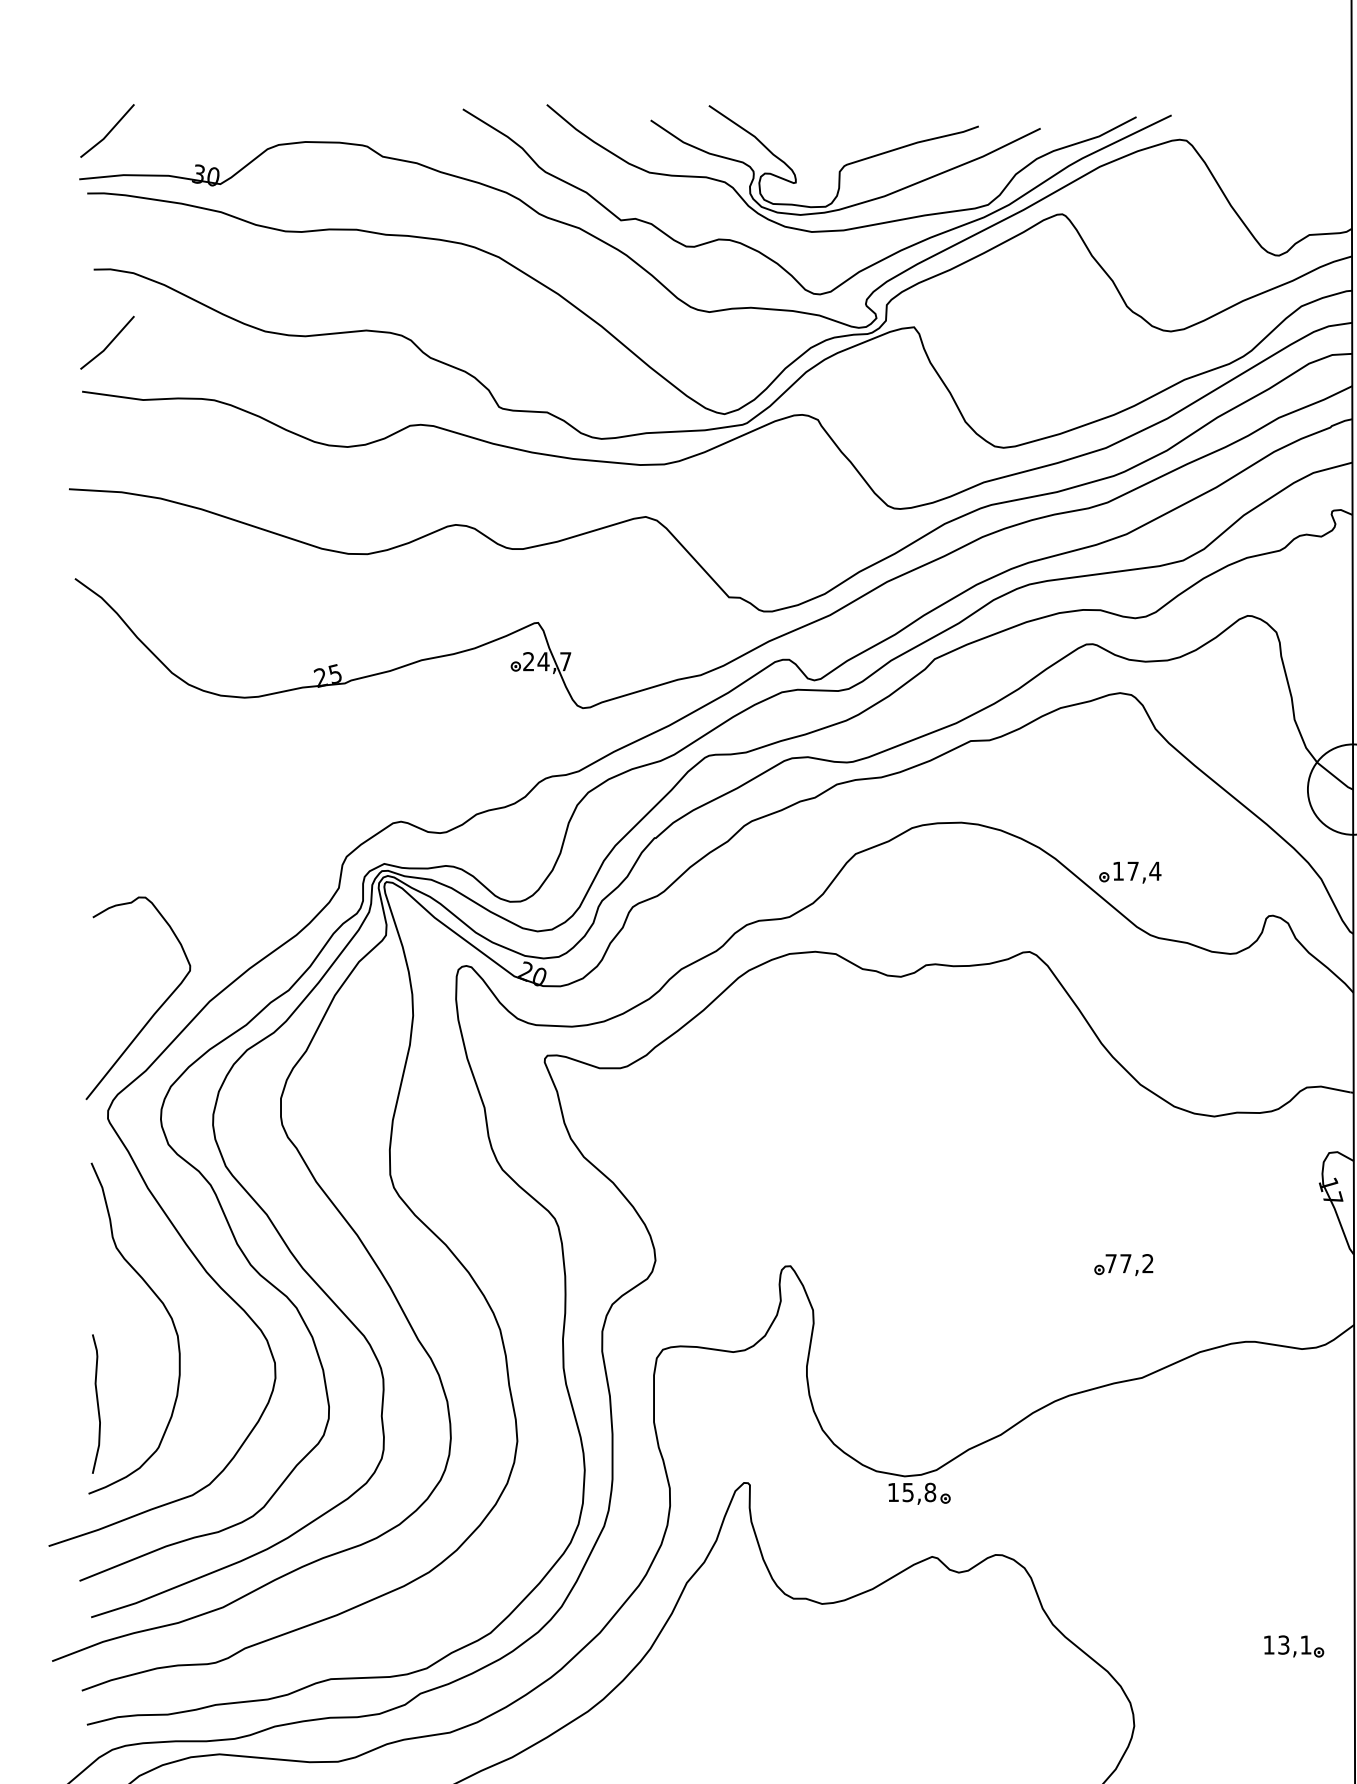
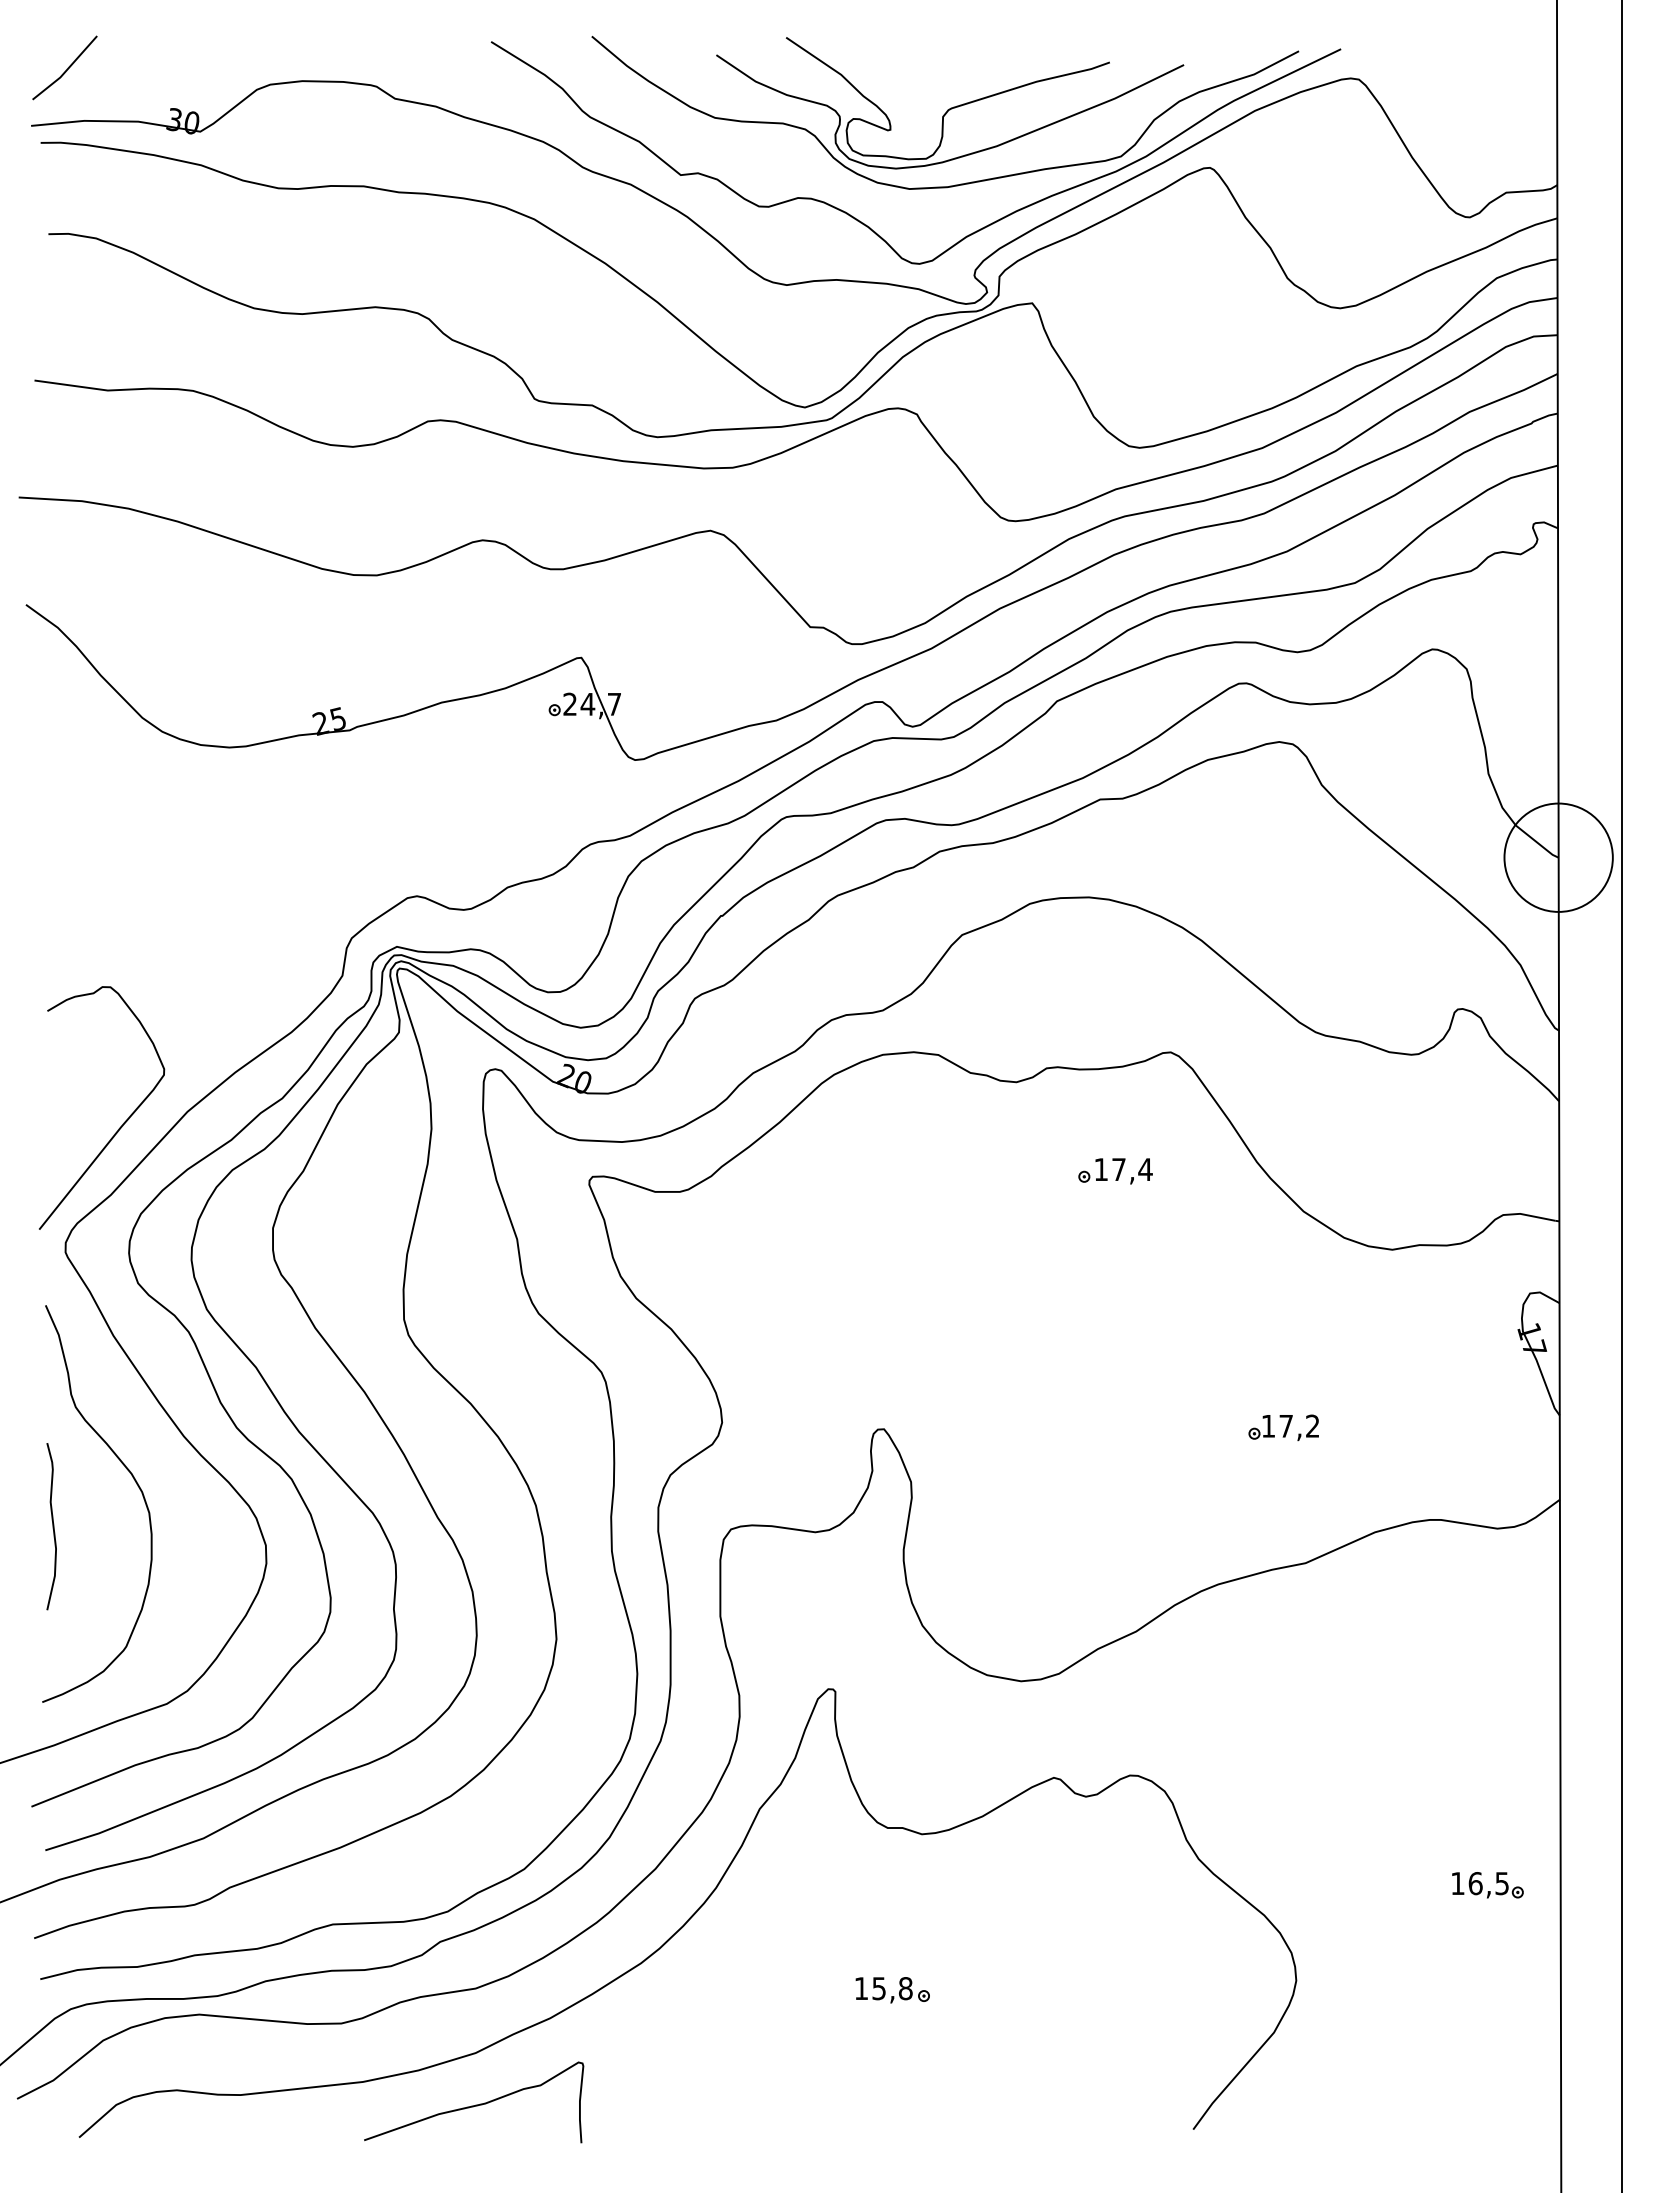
line: (108, 344) -> (66, 323), removed
part: (1130, 872) -> (1115, 1171), moved
text: (1111, 1263) -> (1268, 1426), 77,2 -> 17,2
curve: (97, 1404) -> (52, 1526), moved
part: (919, 1494) -> (892, 1990), moved
text: (1294, 1645) -> (1488, 1883), 13,1 -> 16,5

